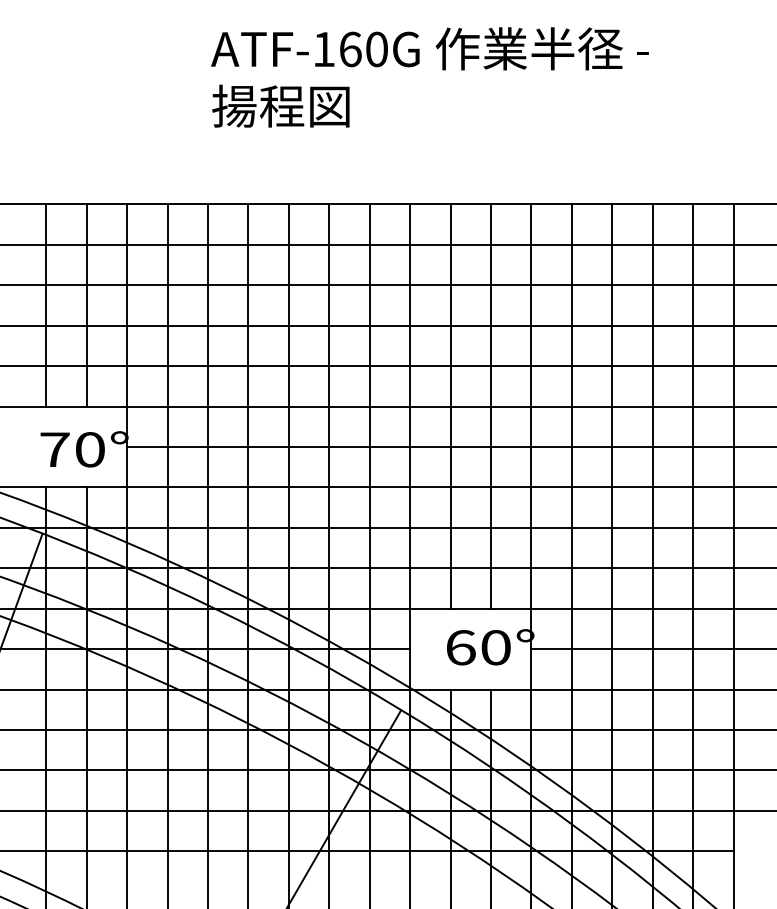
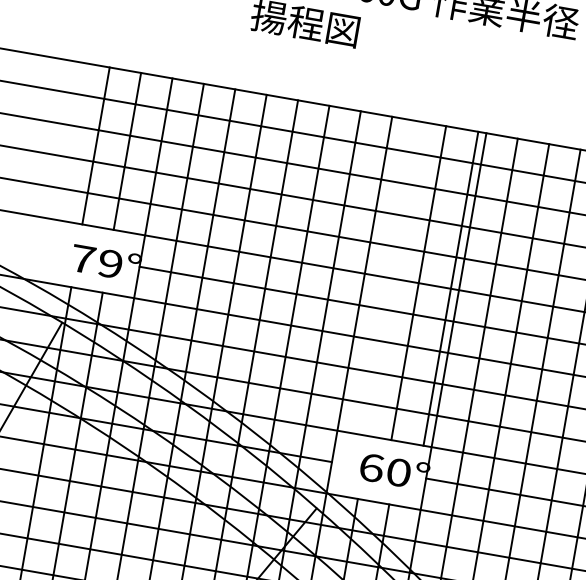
line: (450, 406) -> (418, 283), moved
line: (490, 406) -> (450, 288), moved
text: (89, 449) -> (110, 263), 70° -> 79°

